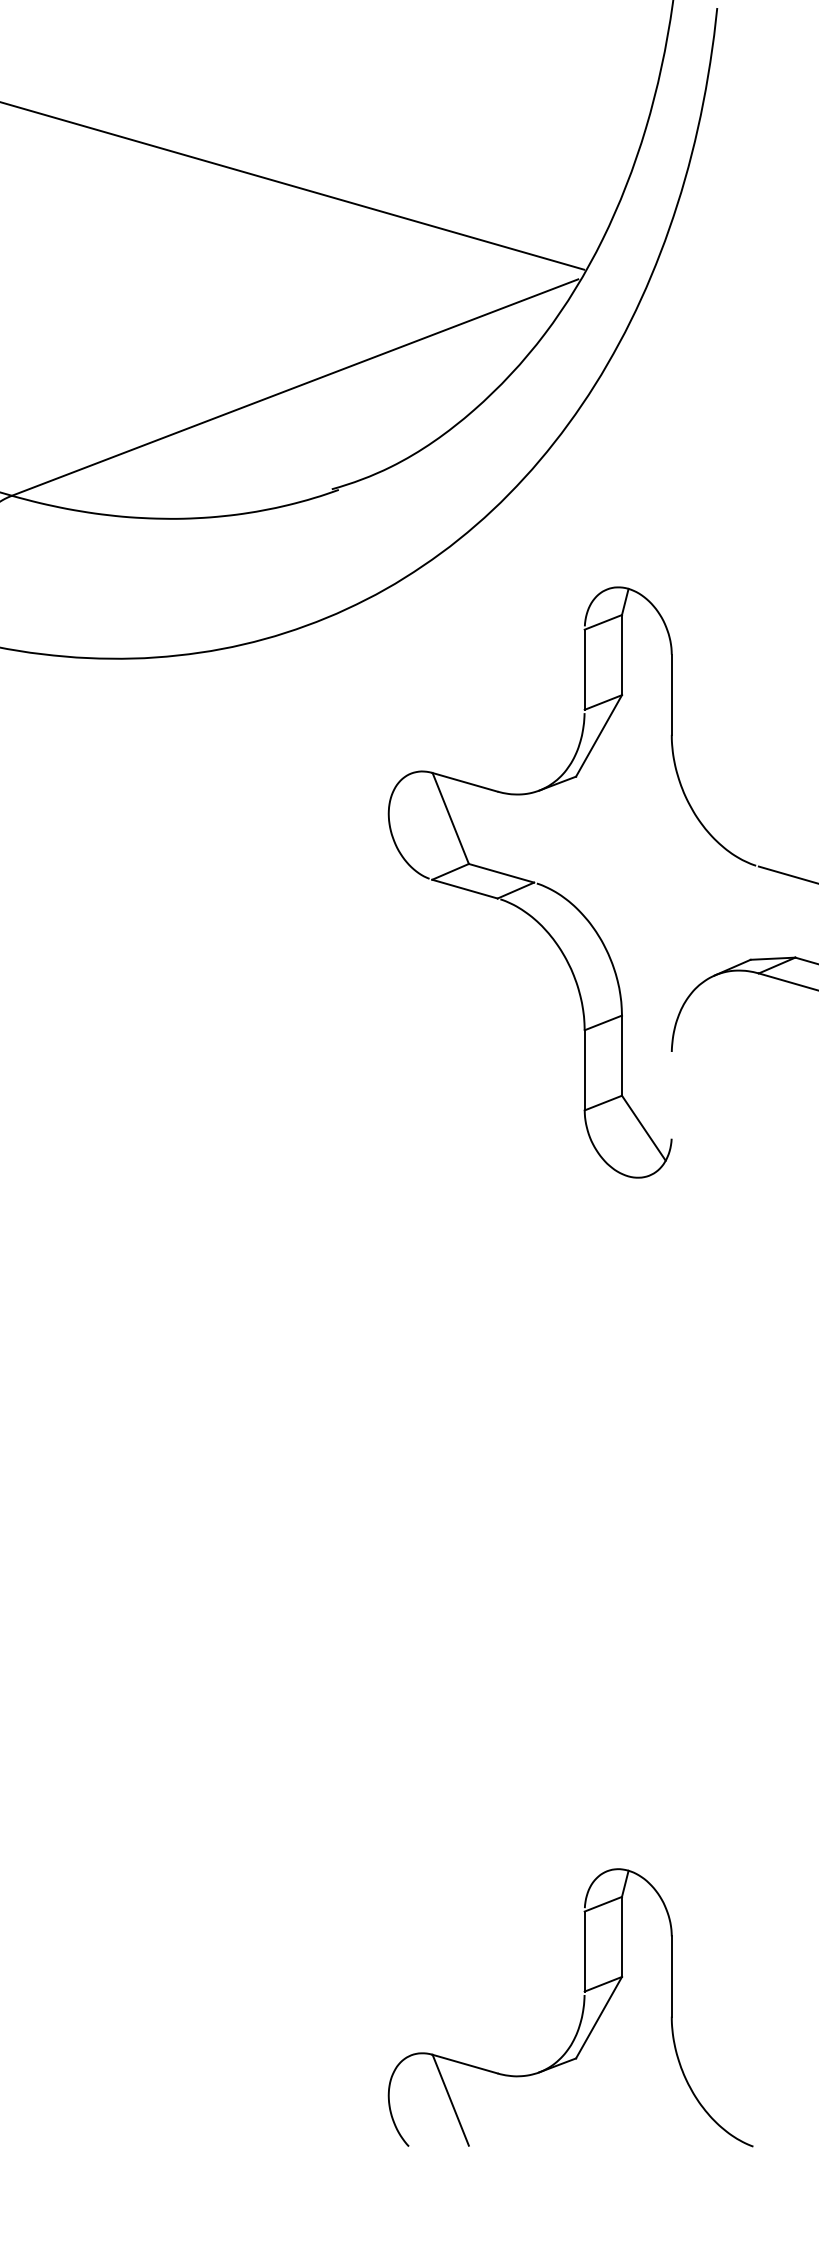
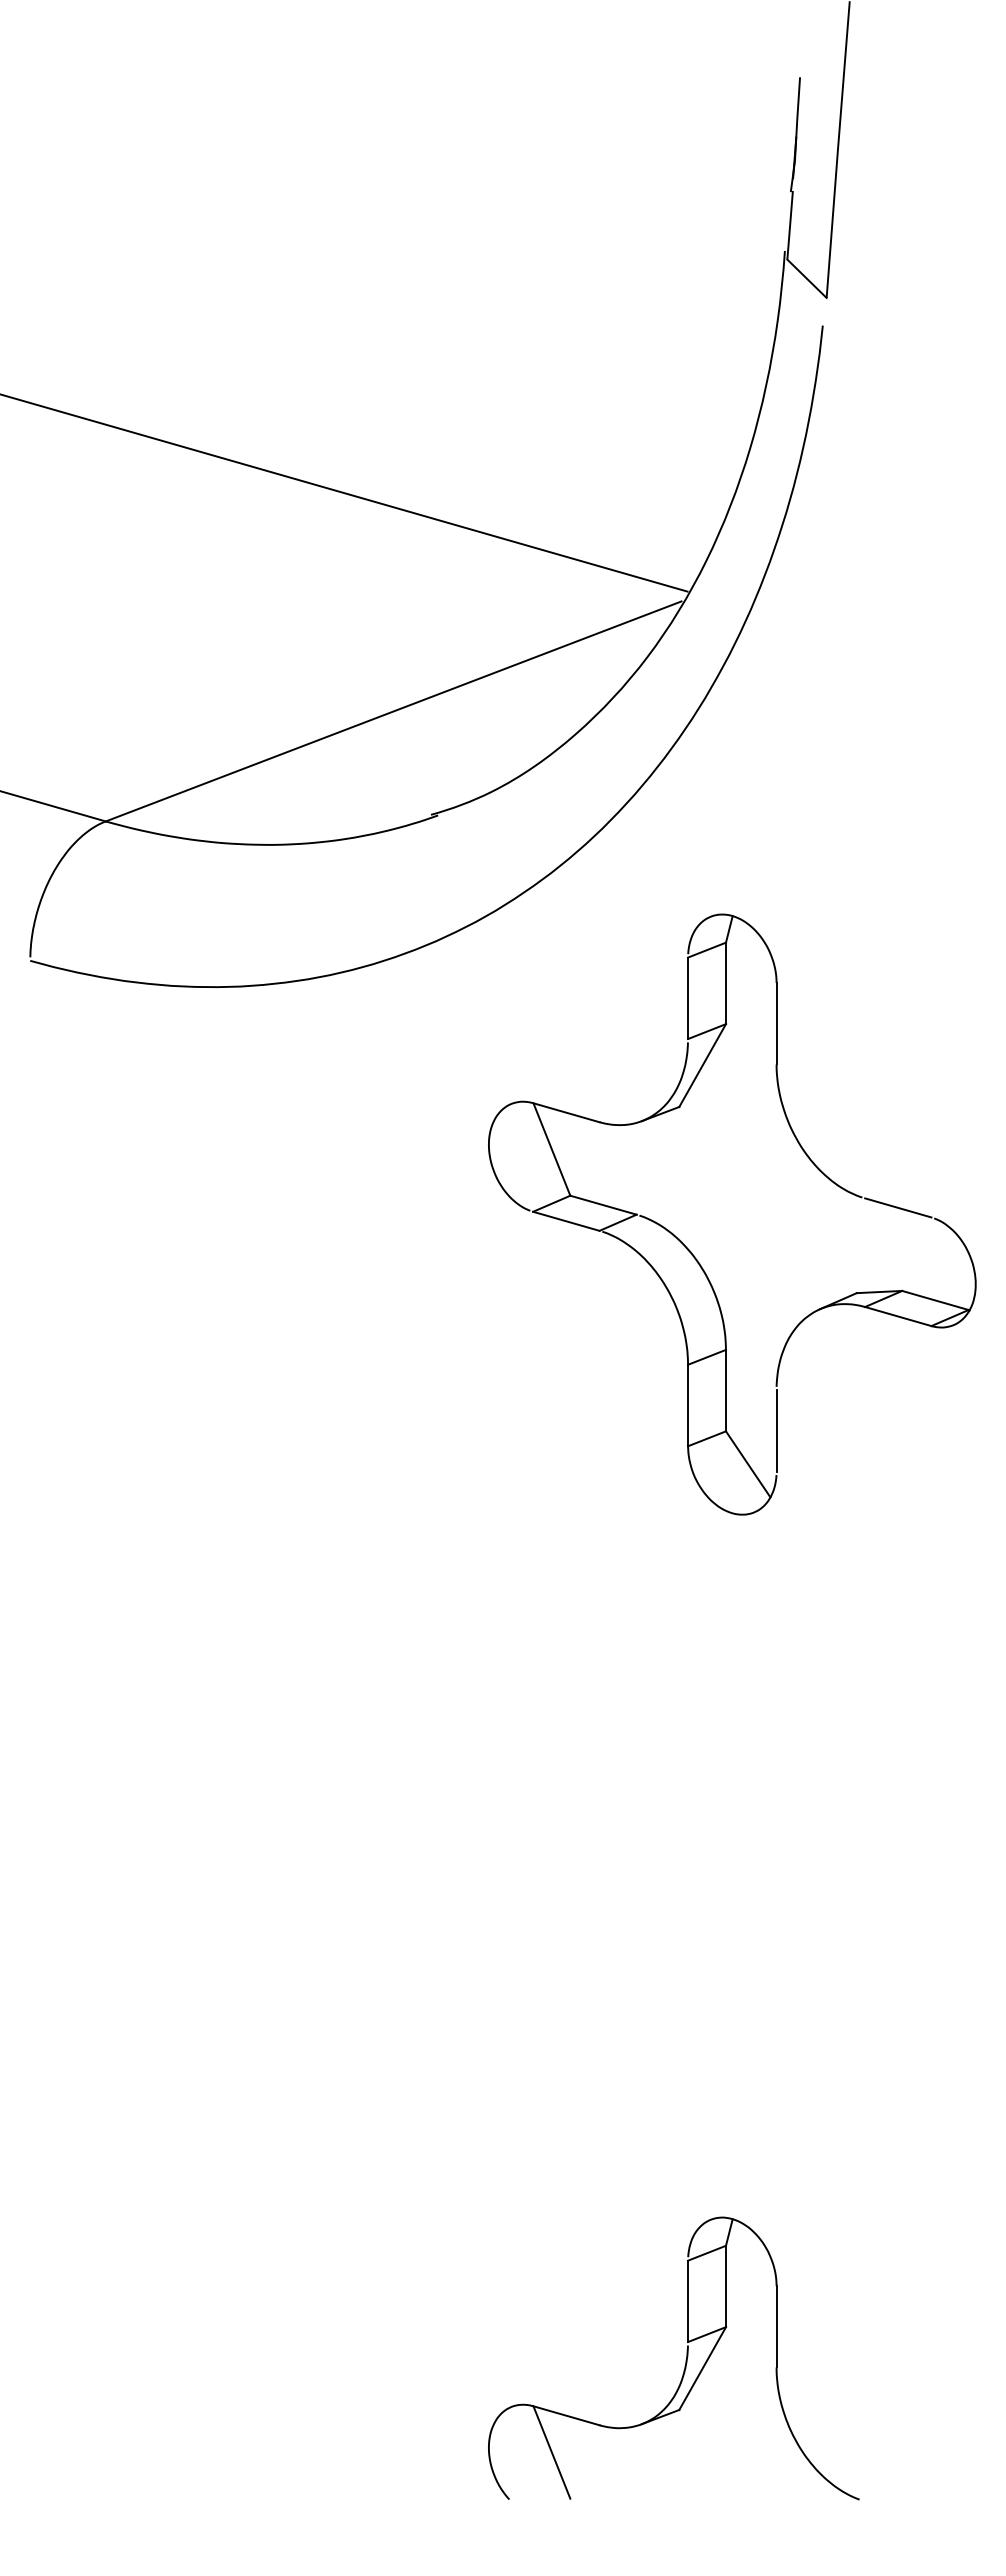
line: (671, 1094) -> (776, 1430), added

